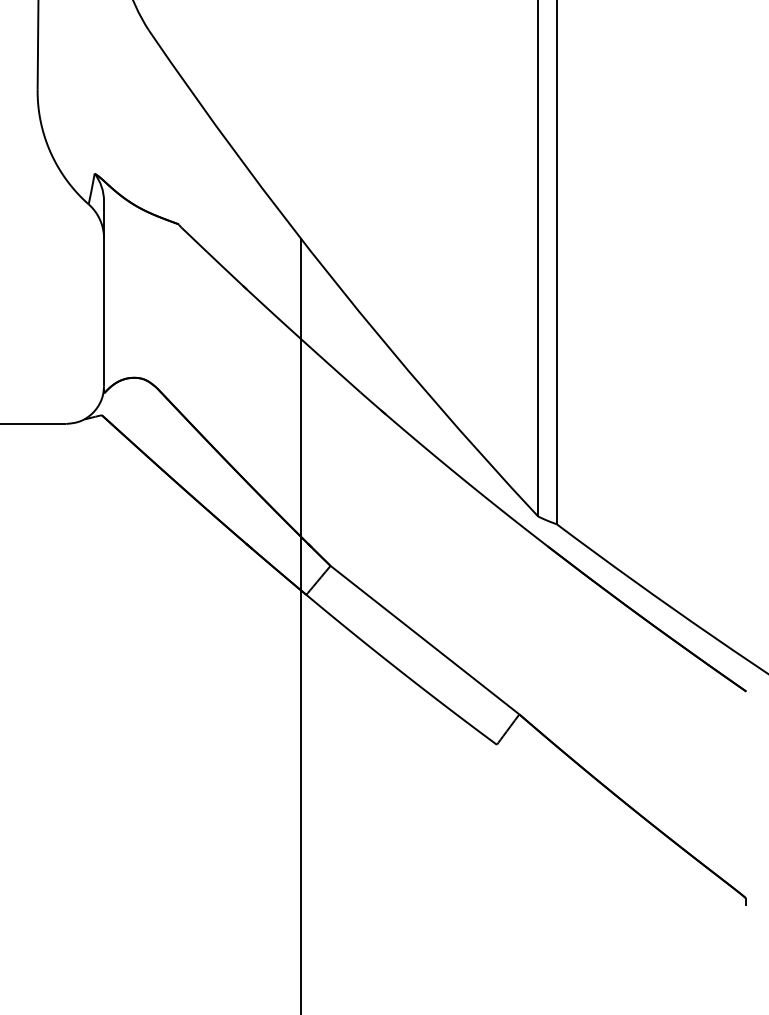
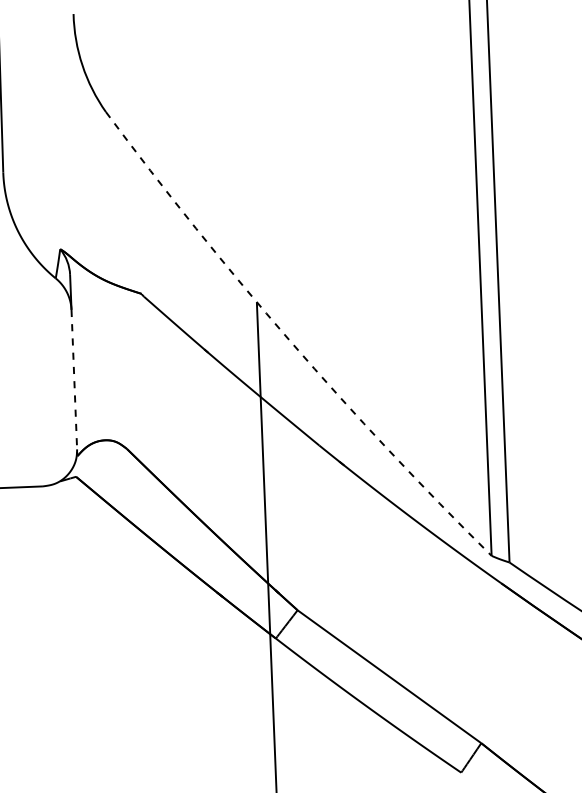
line: (334, 280) -> (290, 340), solid -> dashed
line: (104, 312) -> (74, 379), solid -> dashed

